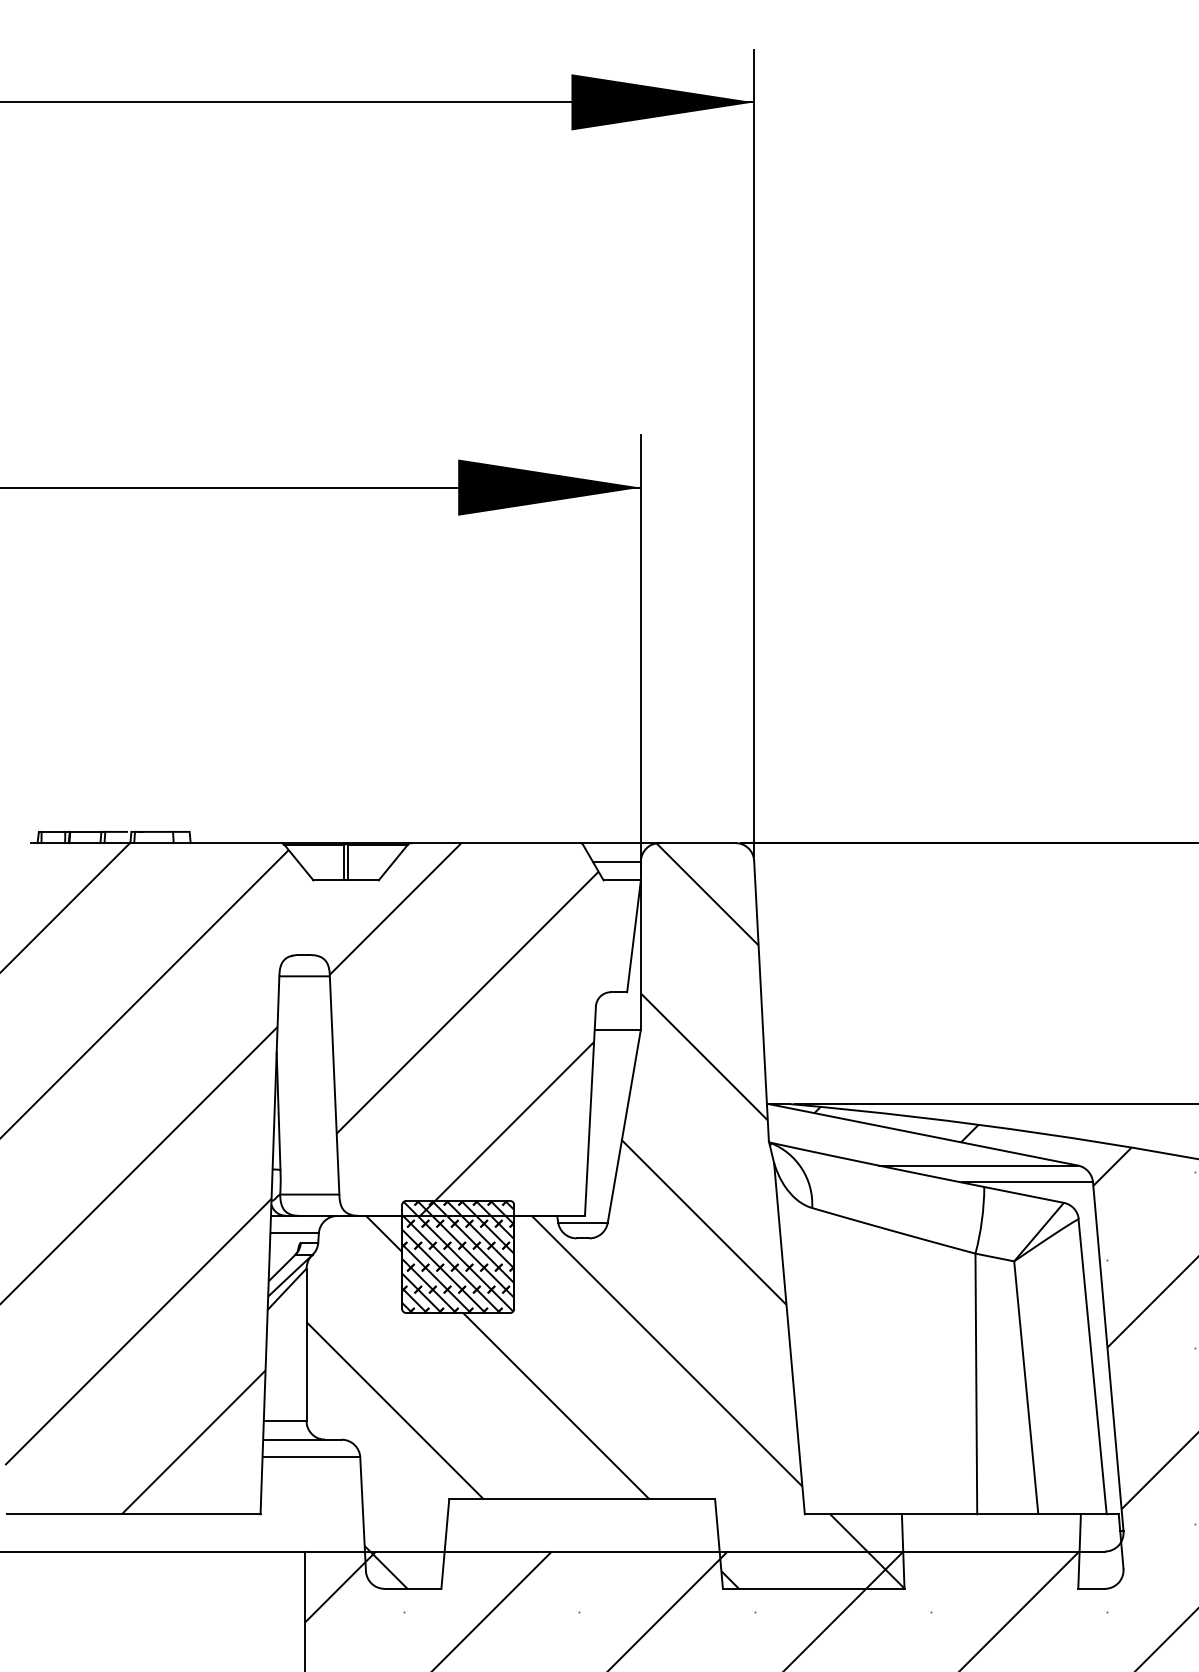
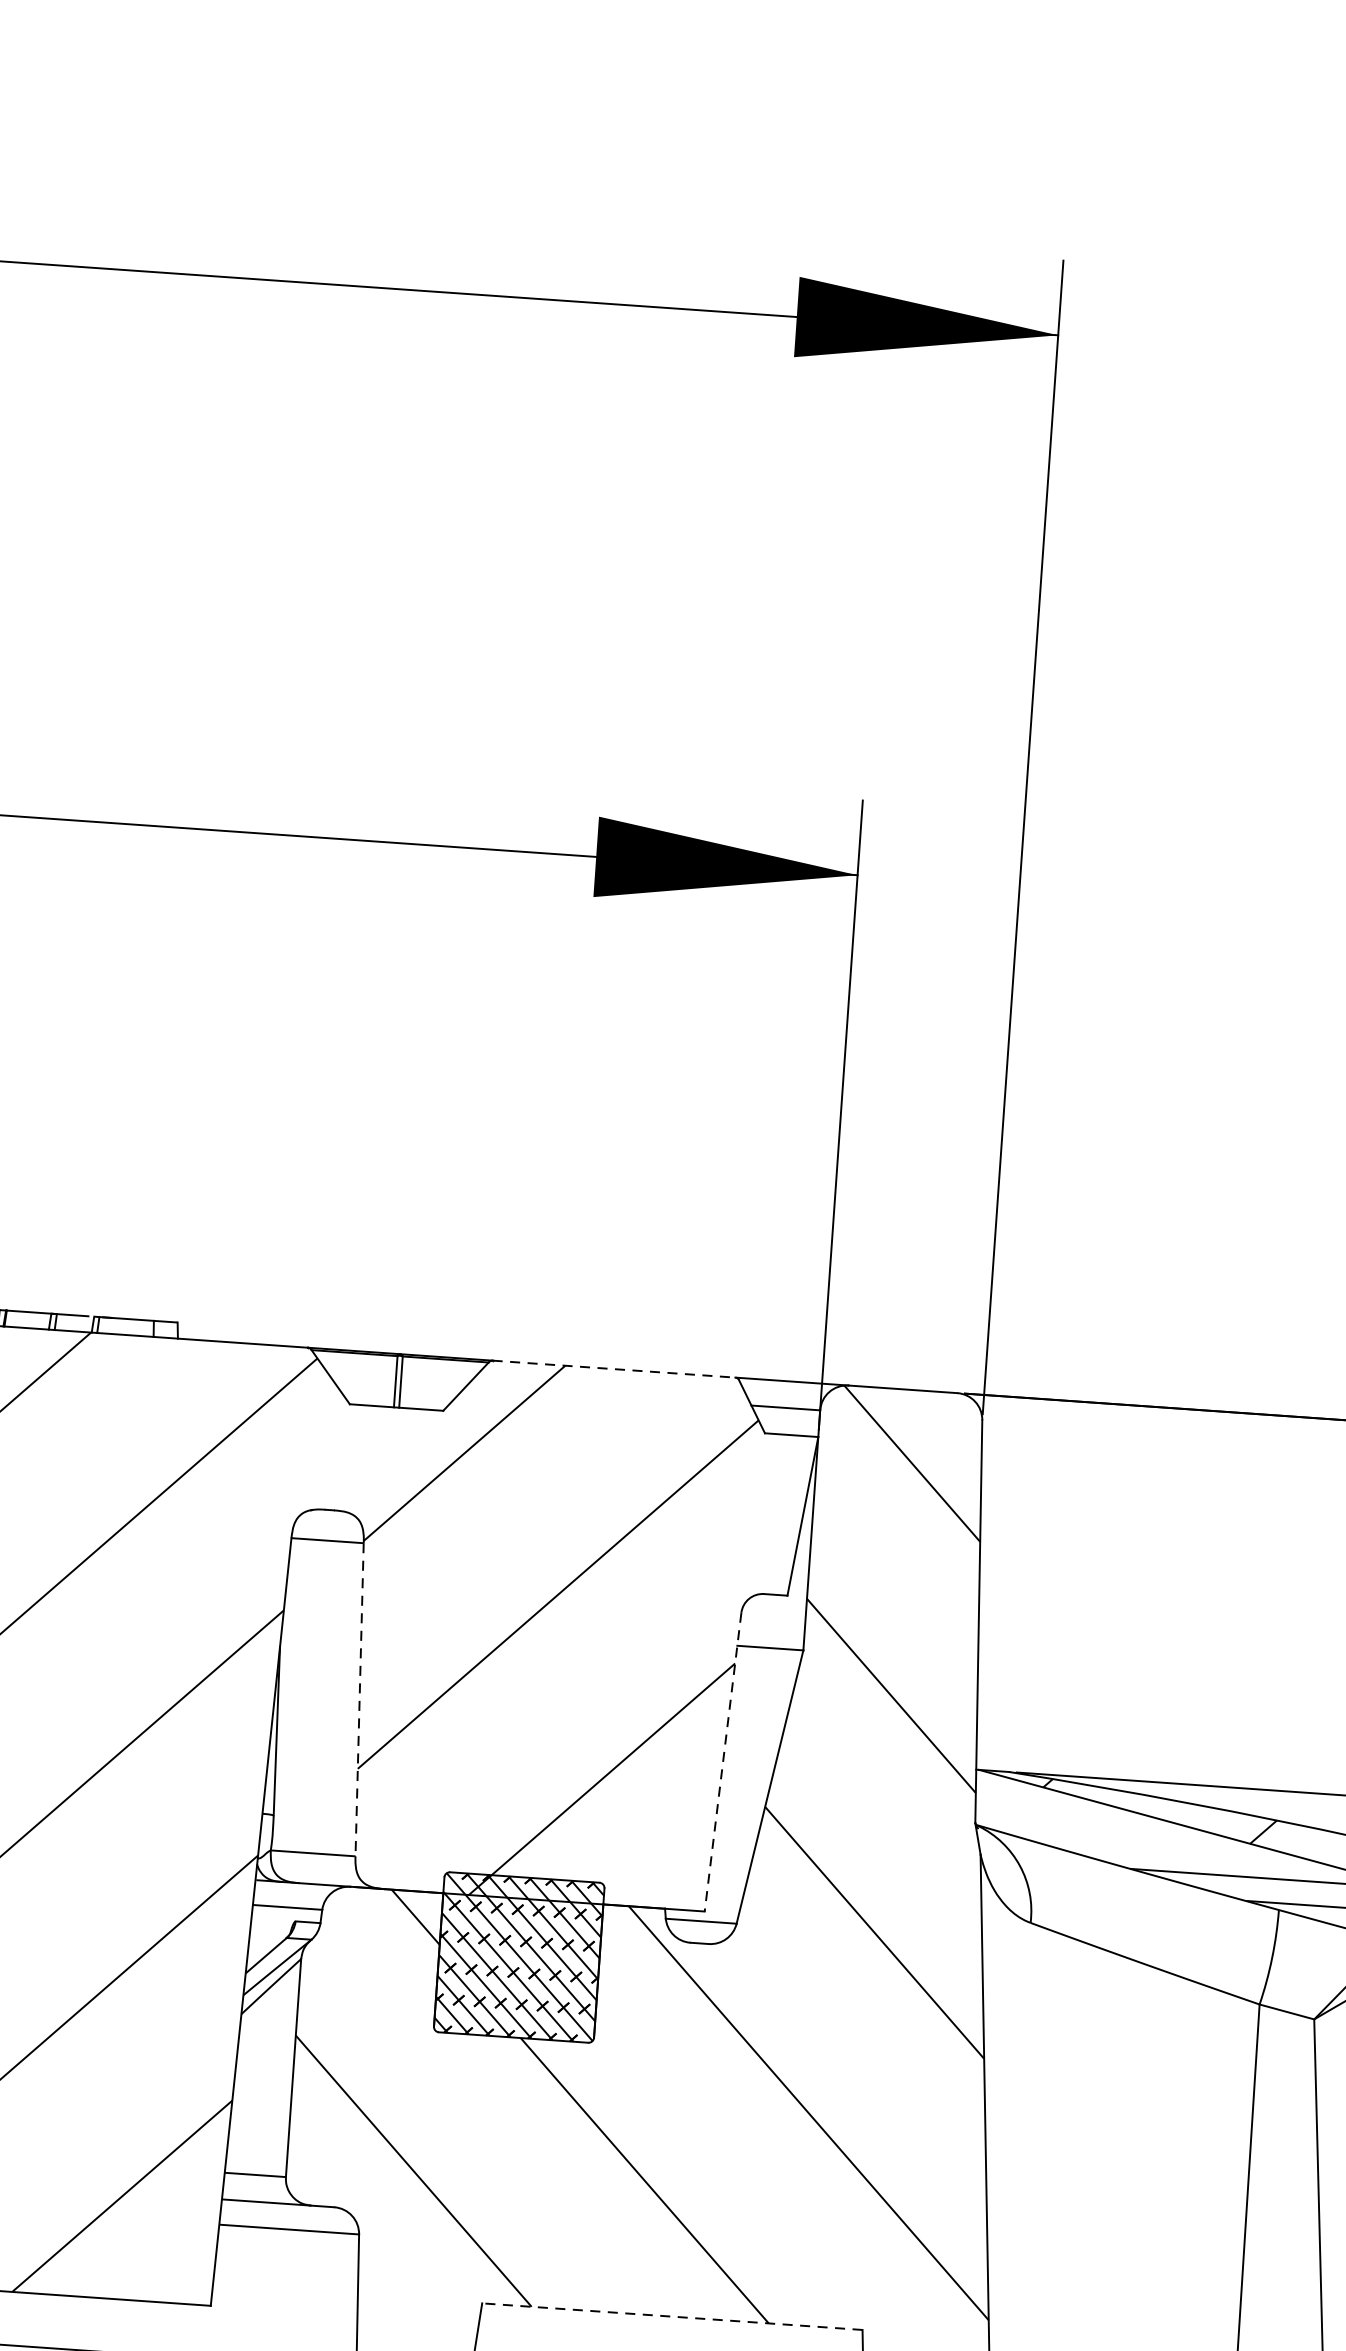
line: (495, 843) -> (613, 1369), solid -> dashed
line: (334, 1085) -> (359, 1699), solid -> dashed
line: (590, 1111) -> (723, 1762), solid -> dashed
line: (582, 1499) -> (672, 2316), solid -> dashed

